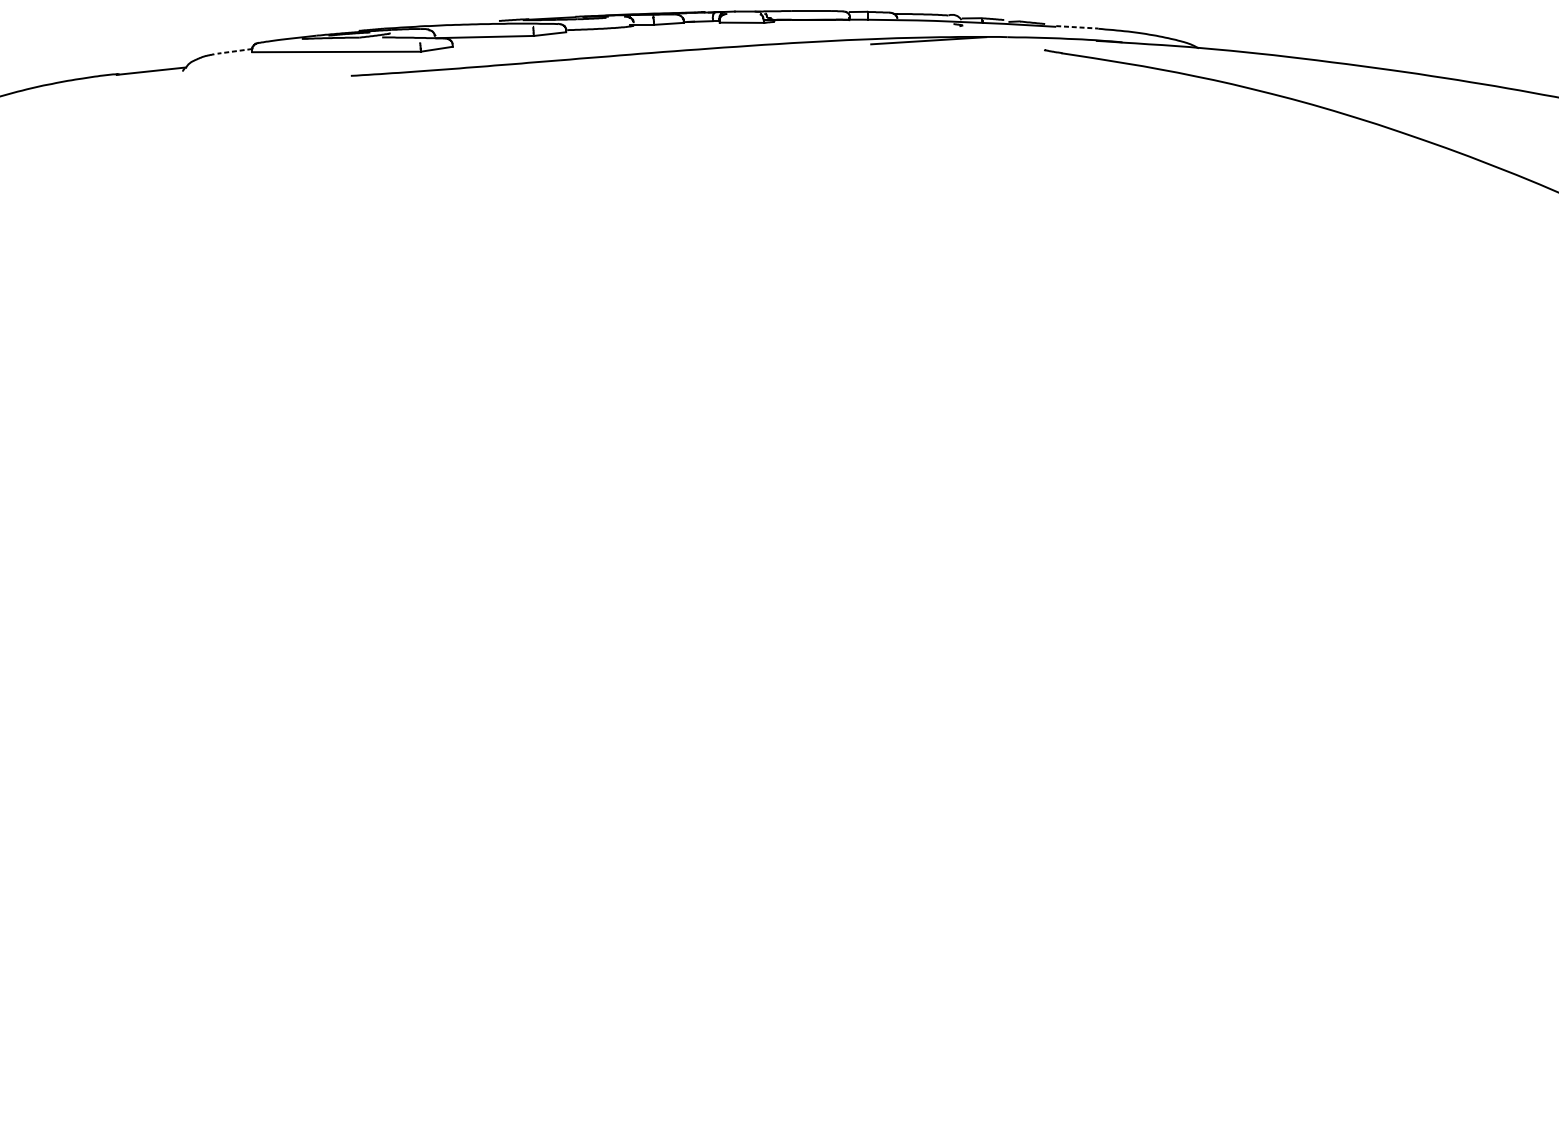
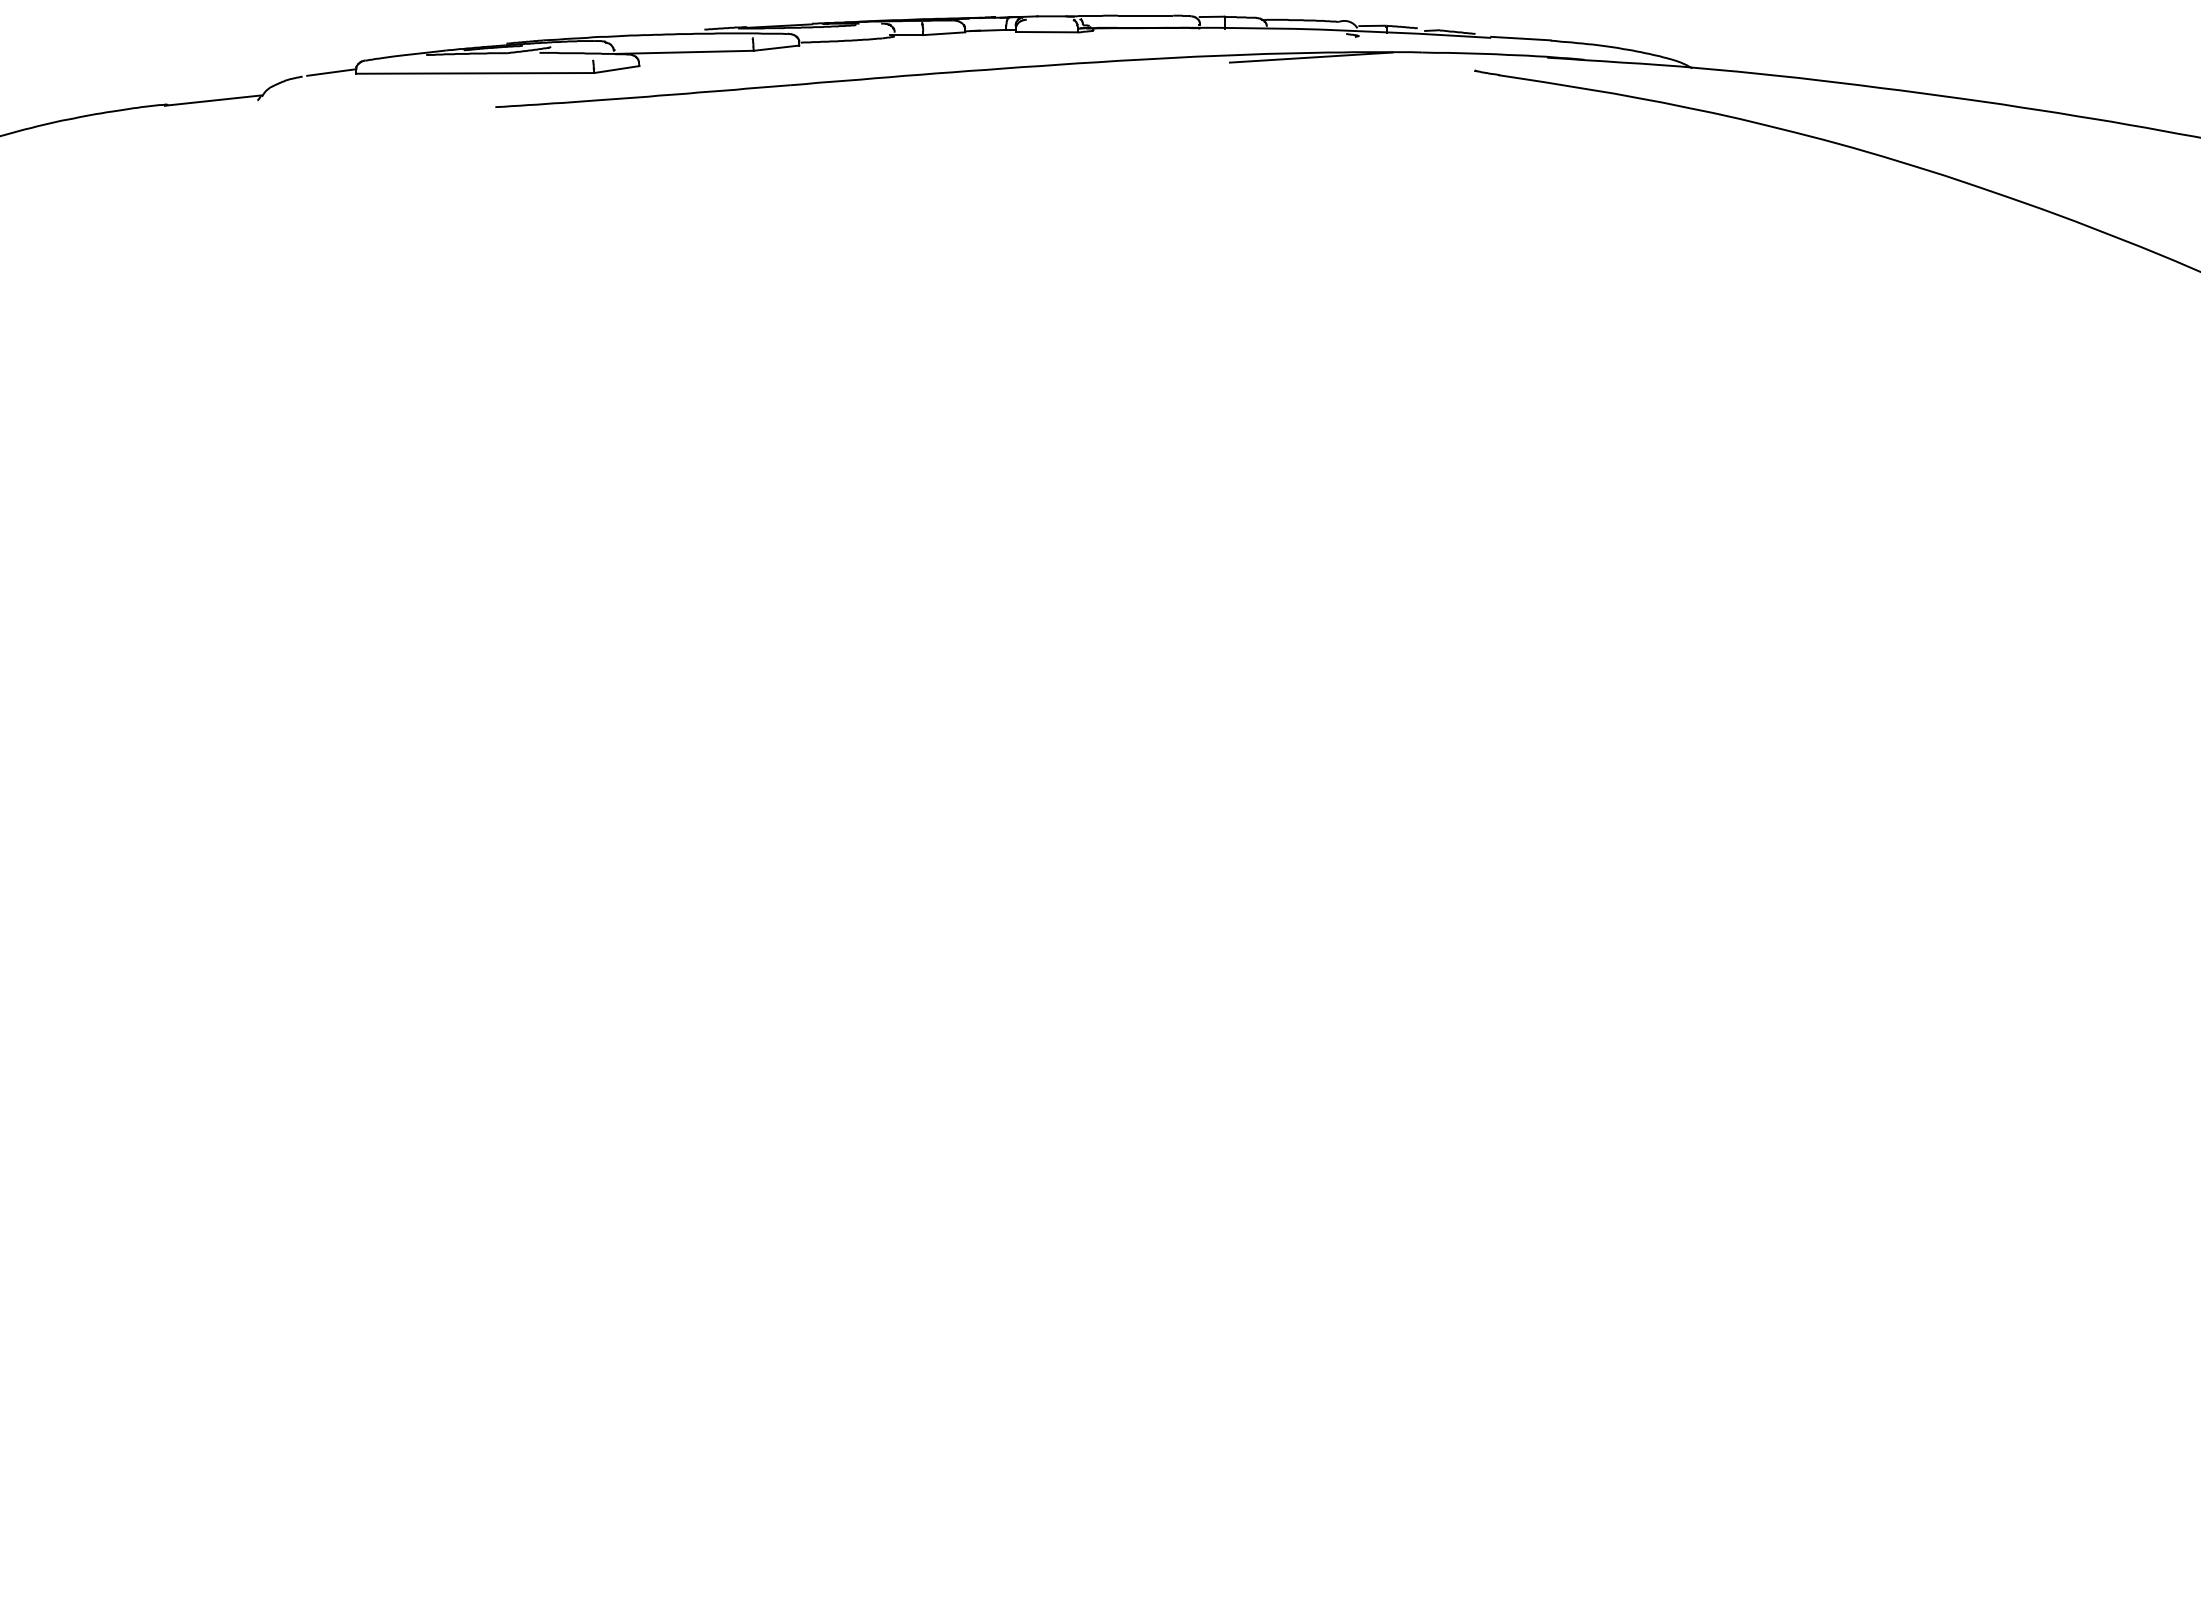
line: (1076, 27) -> (1520, 38), dashed -> solid
line: (234, 51) -> (331, 72), dashed -> solid

